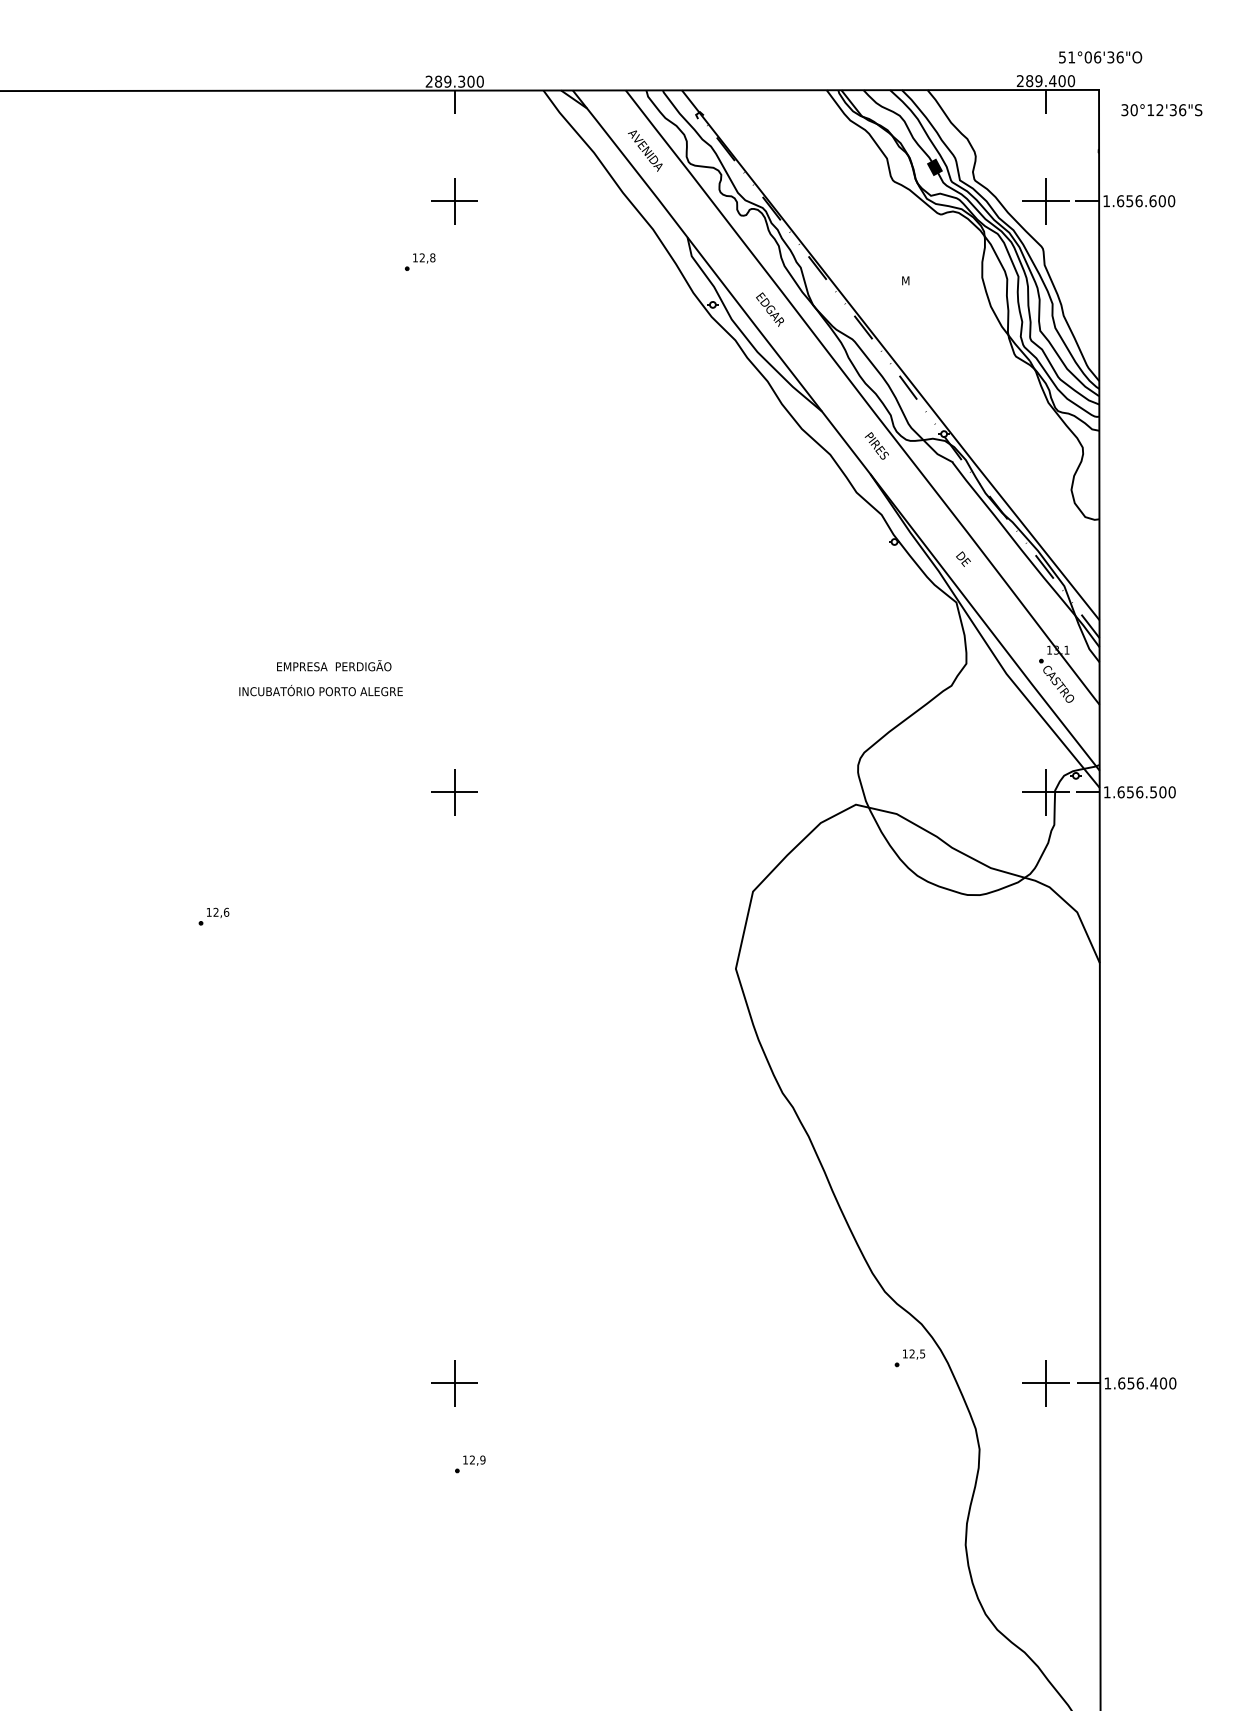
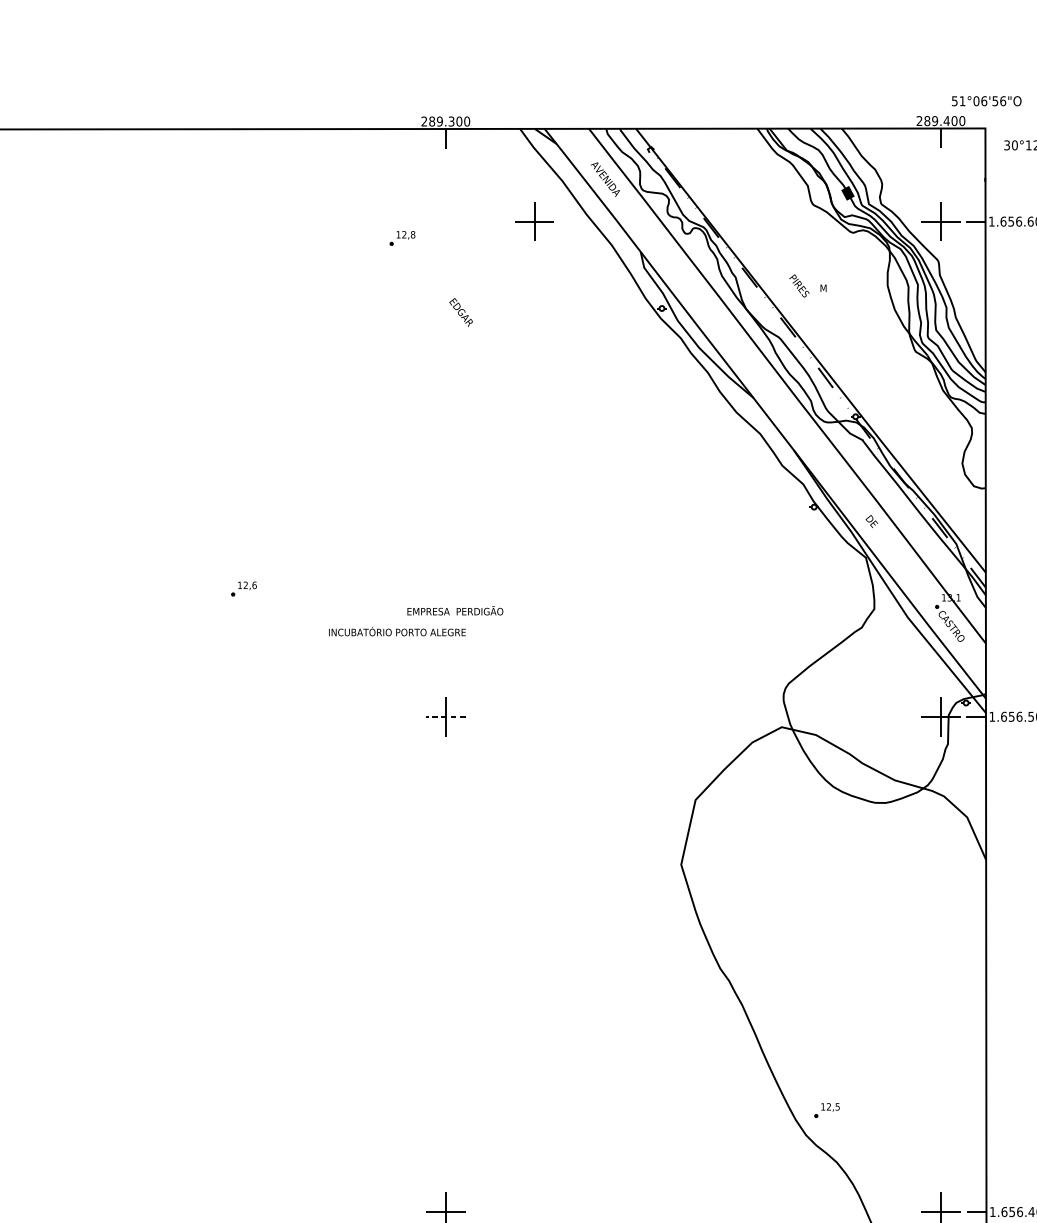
text: (1110, 56) -> (995, 100), 51°06'36"O -> 51°06'56"O
part: (454, 201) -> (534, 221), moved
part: (420, 261) -> (402, 237), moved
text: (769, 309) -> (460, 312), moved
text: (876, 445) -> (799, 285), moved
text: (334, 665) -> (455, 610), moved
text: (320, 690) -> (396, 631), moved
line: (454, 792) -> (445, 716), solid -> dashed
part: (213, 916) -> (243, 588), moved
part: (909, 1358) -> (826, 1110), moved

